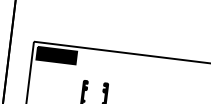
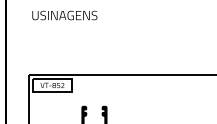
fill: (56, 55) -> (52, 85), removed

